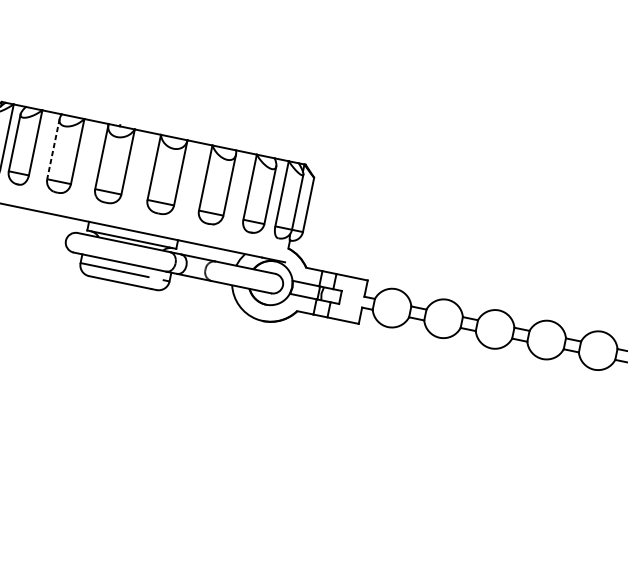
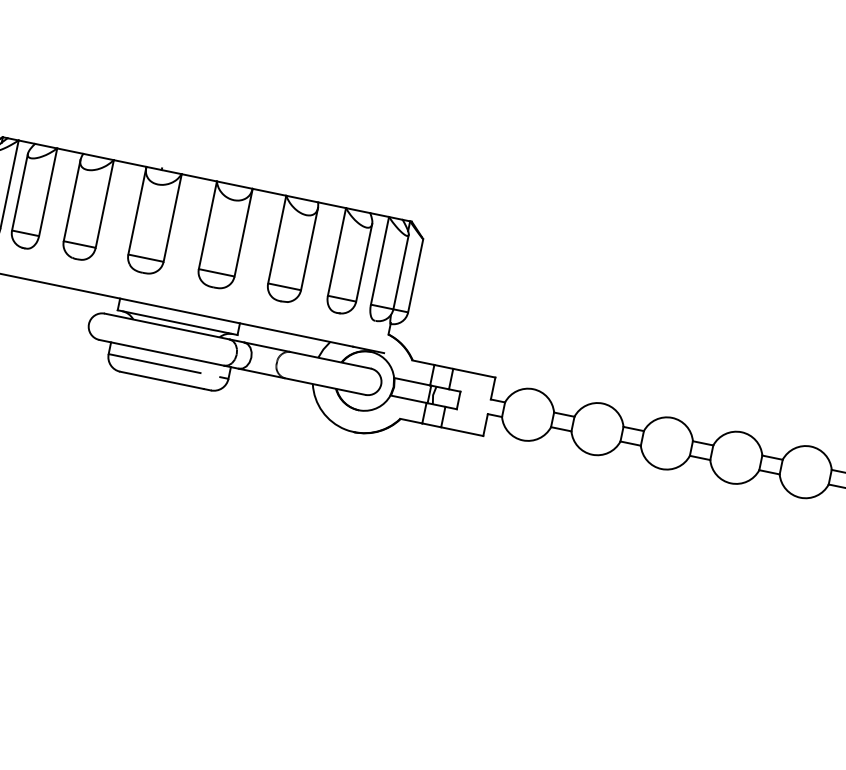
line: (53, 149) -> (72, 201), dashed -> solid

